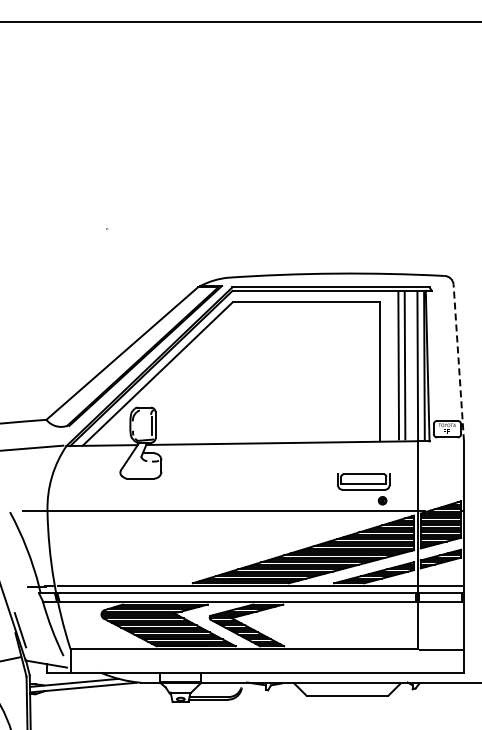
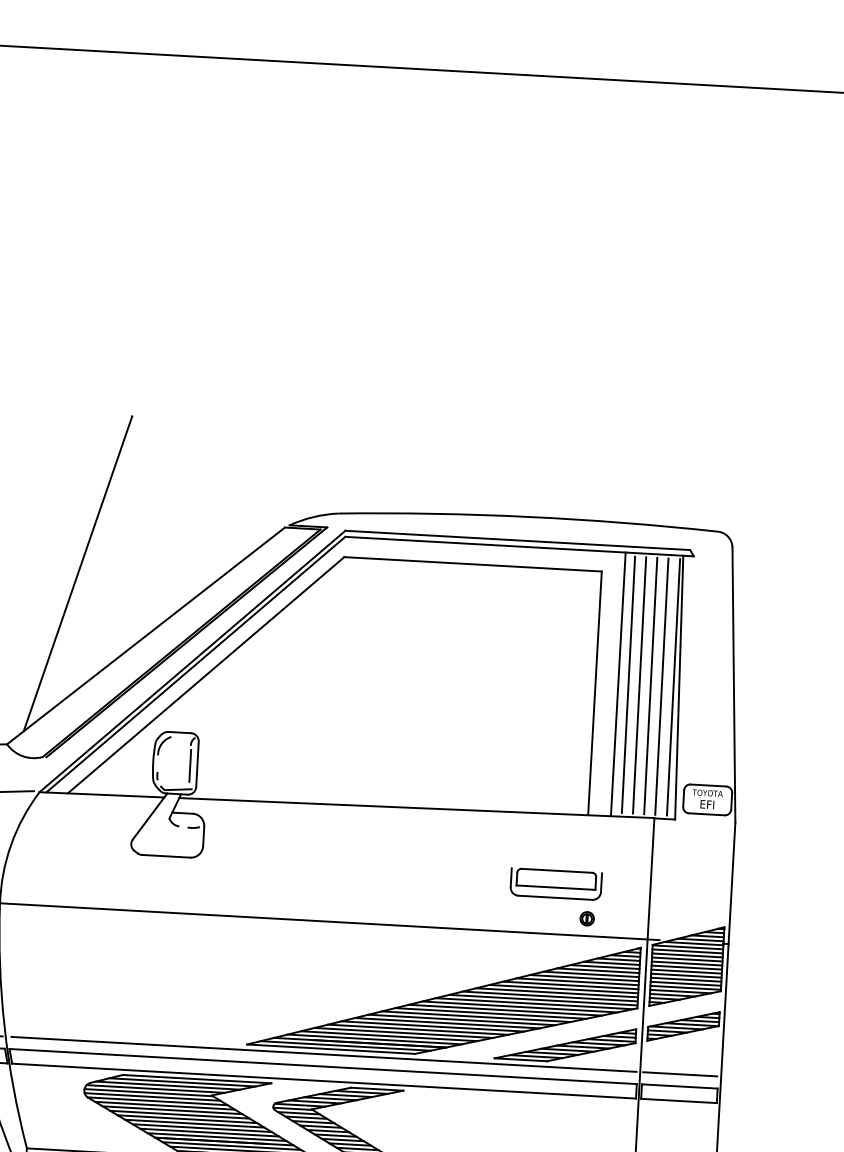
line: (81, 320) -> (78, 574), added
line: (458, 362) -> (733, 684), dashed -> solid
line: (392, 365) -> (617, 683), added
line: (411, 365) -> (650, 684), added

